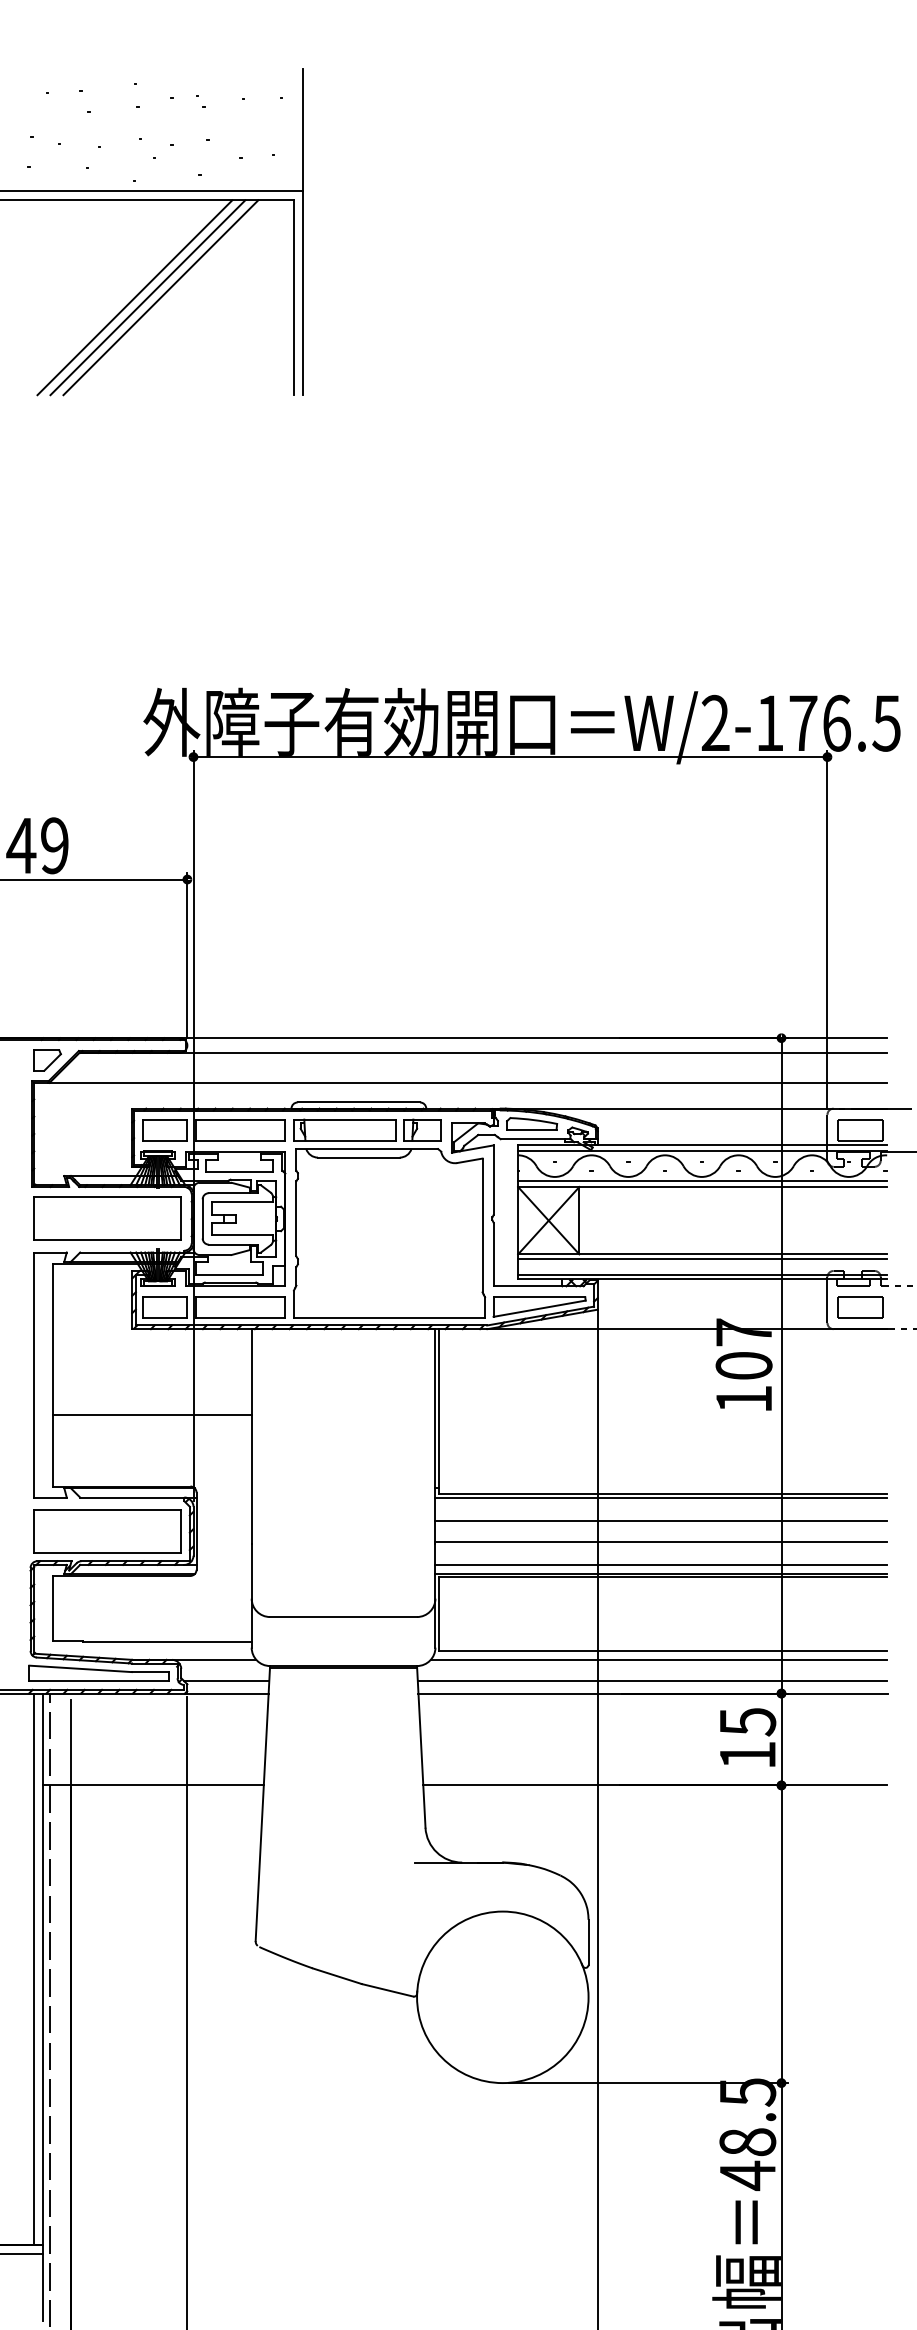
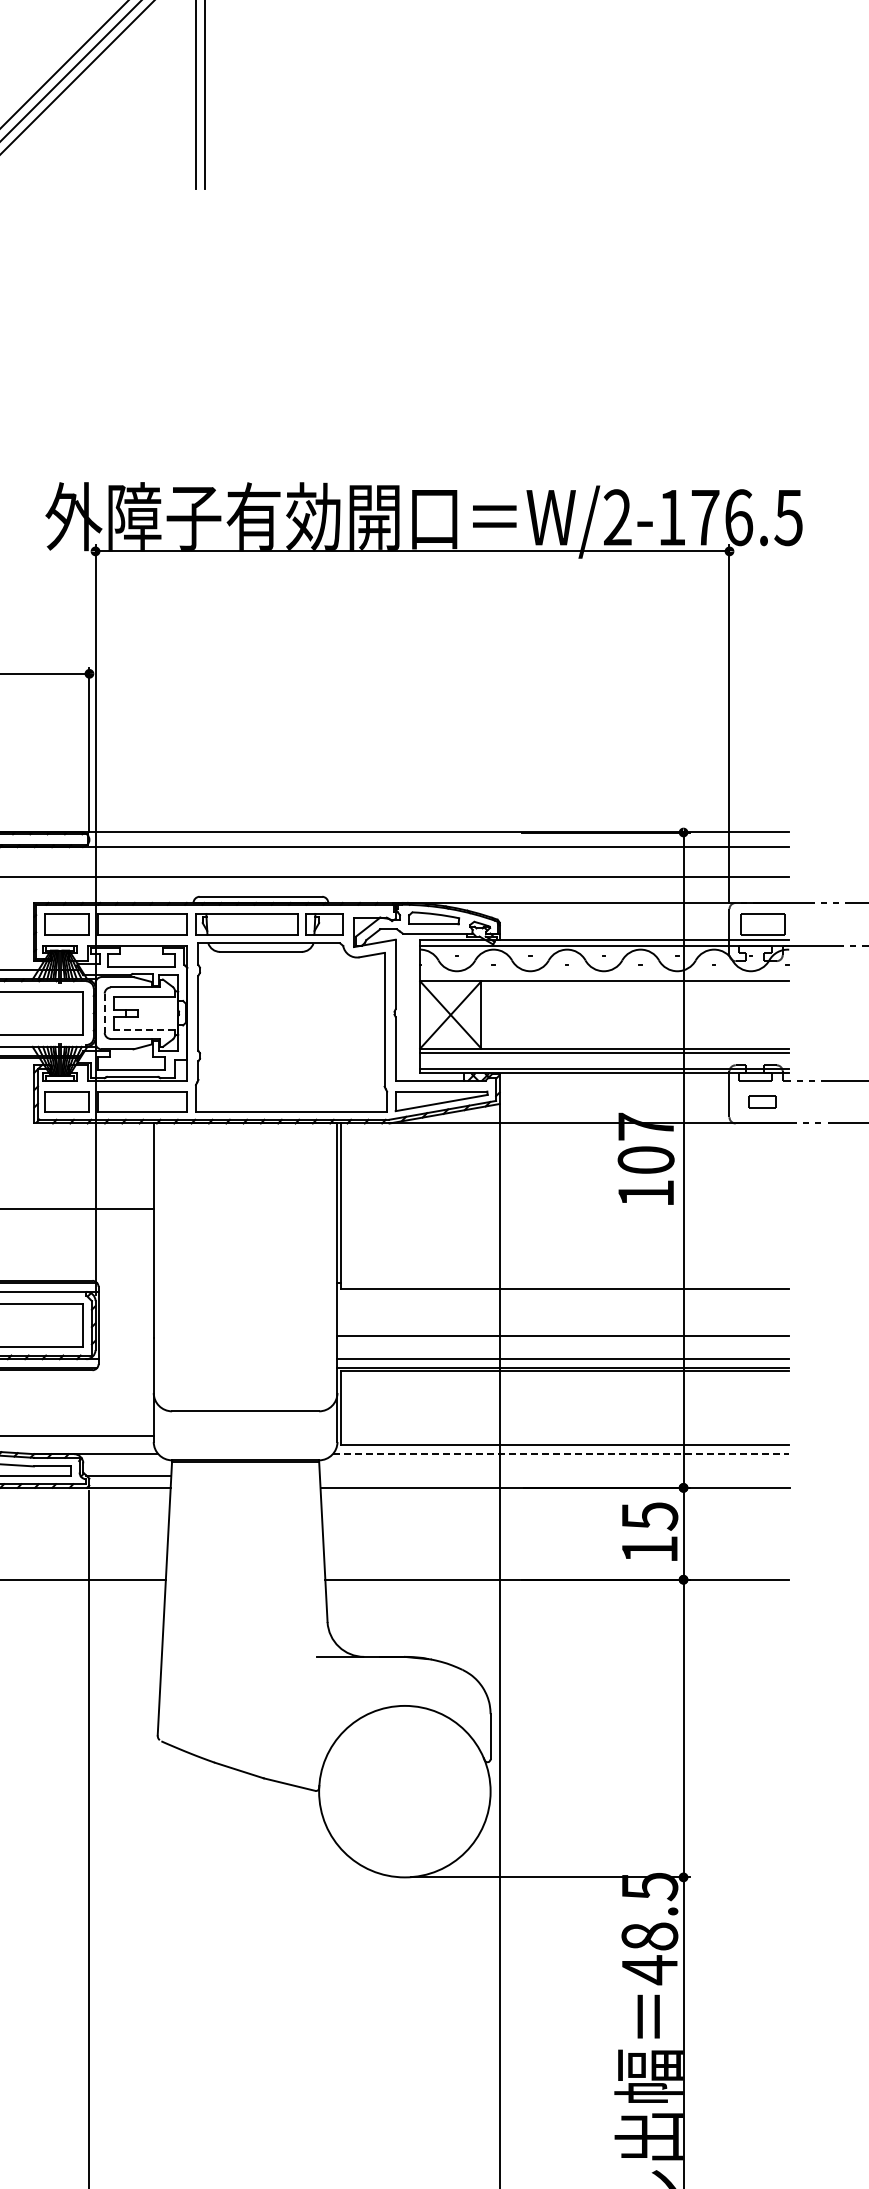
line: (702, 1180) -> (604, 974), removed
line: (202, 1218) -> (104, 1012), solid -> dashed
line: (242, 1235) -> (144, 1029), solid -> dashed
part: (860, 1307) -> (762, 1101), size x0.6
line: (661, 1497) -> (563, 1291), removed
line: (661, 1520) -> (563, 1314), removed
line: (659, 1659) -> (561, 1453), solid -> dashed
line: (652, 1681) -> (554, 1475), removed

